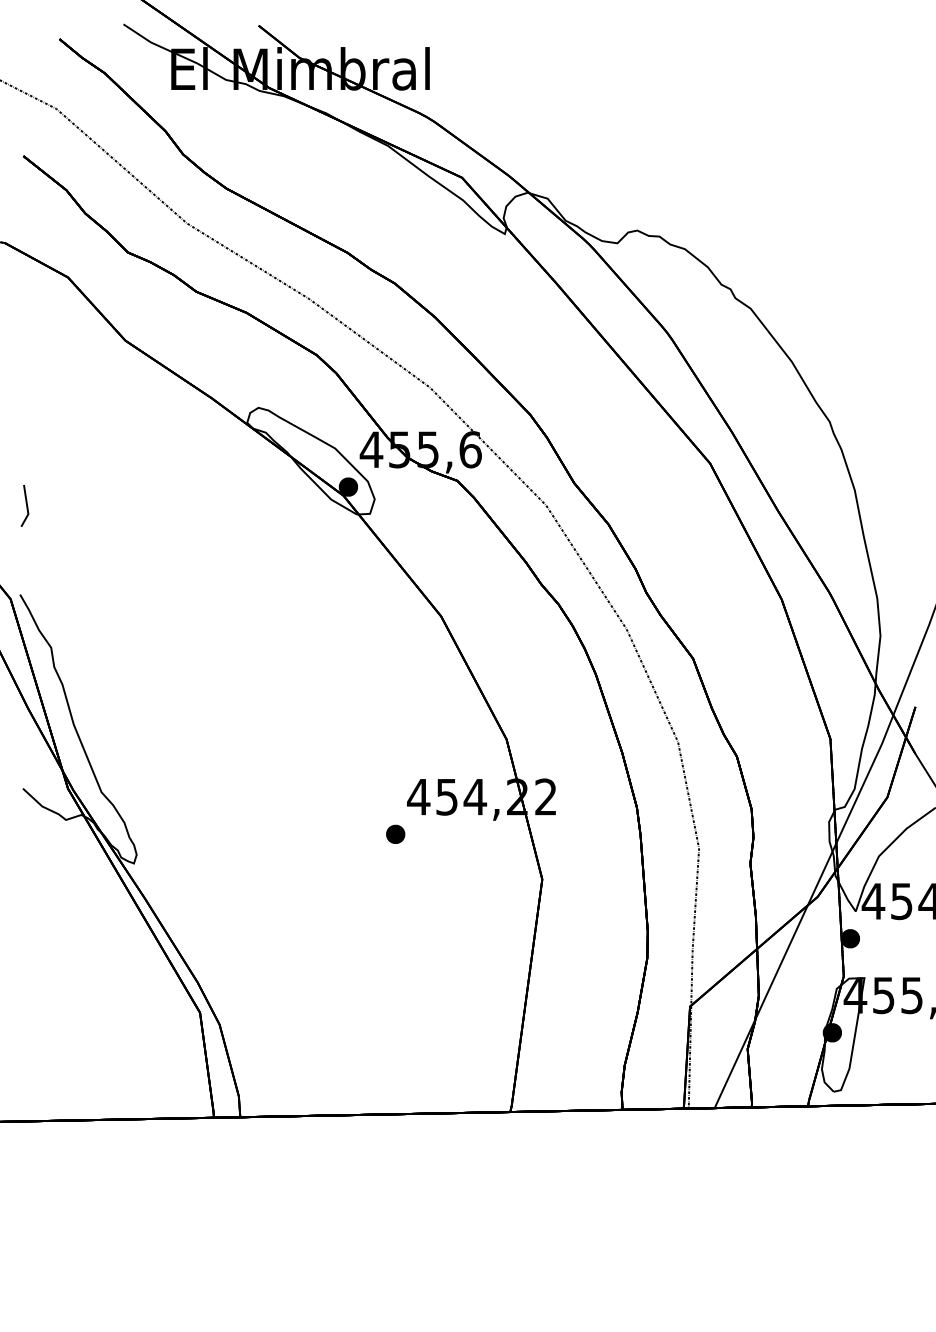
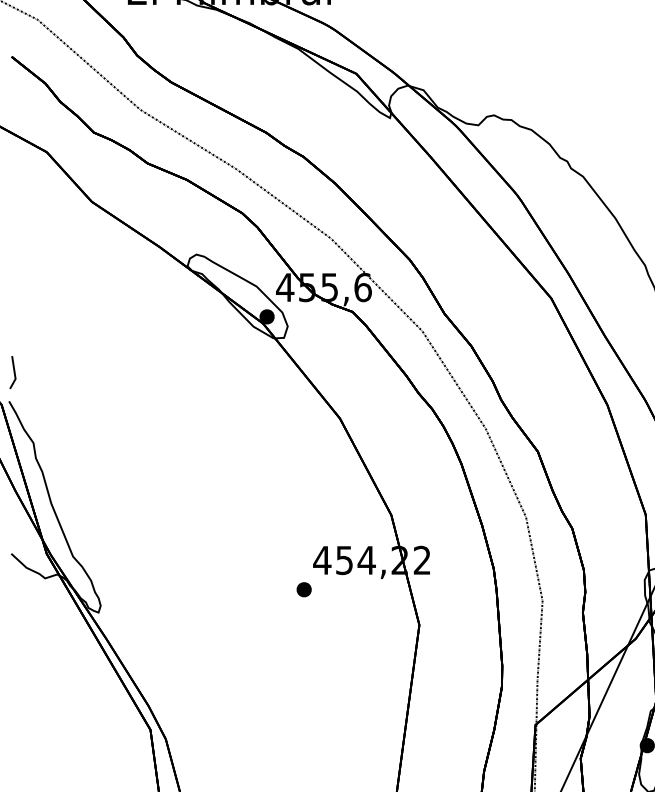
line: (26, 505) -> (14, 372), moved

